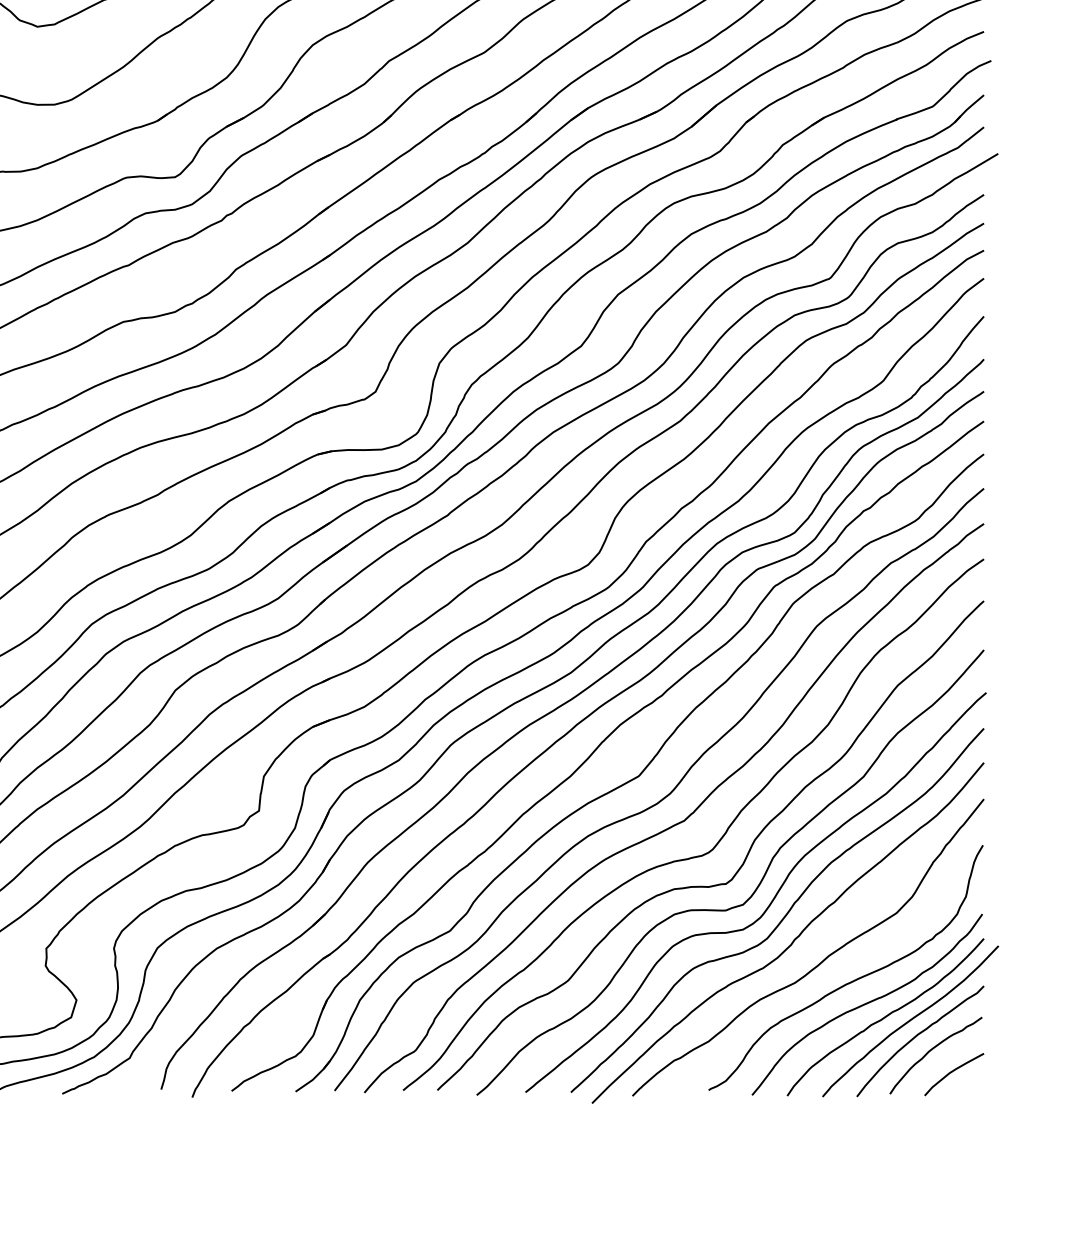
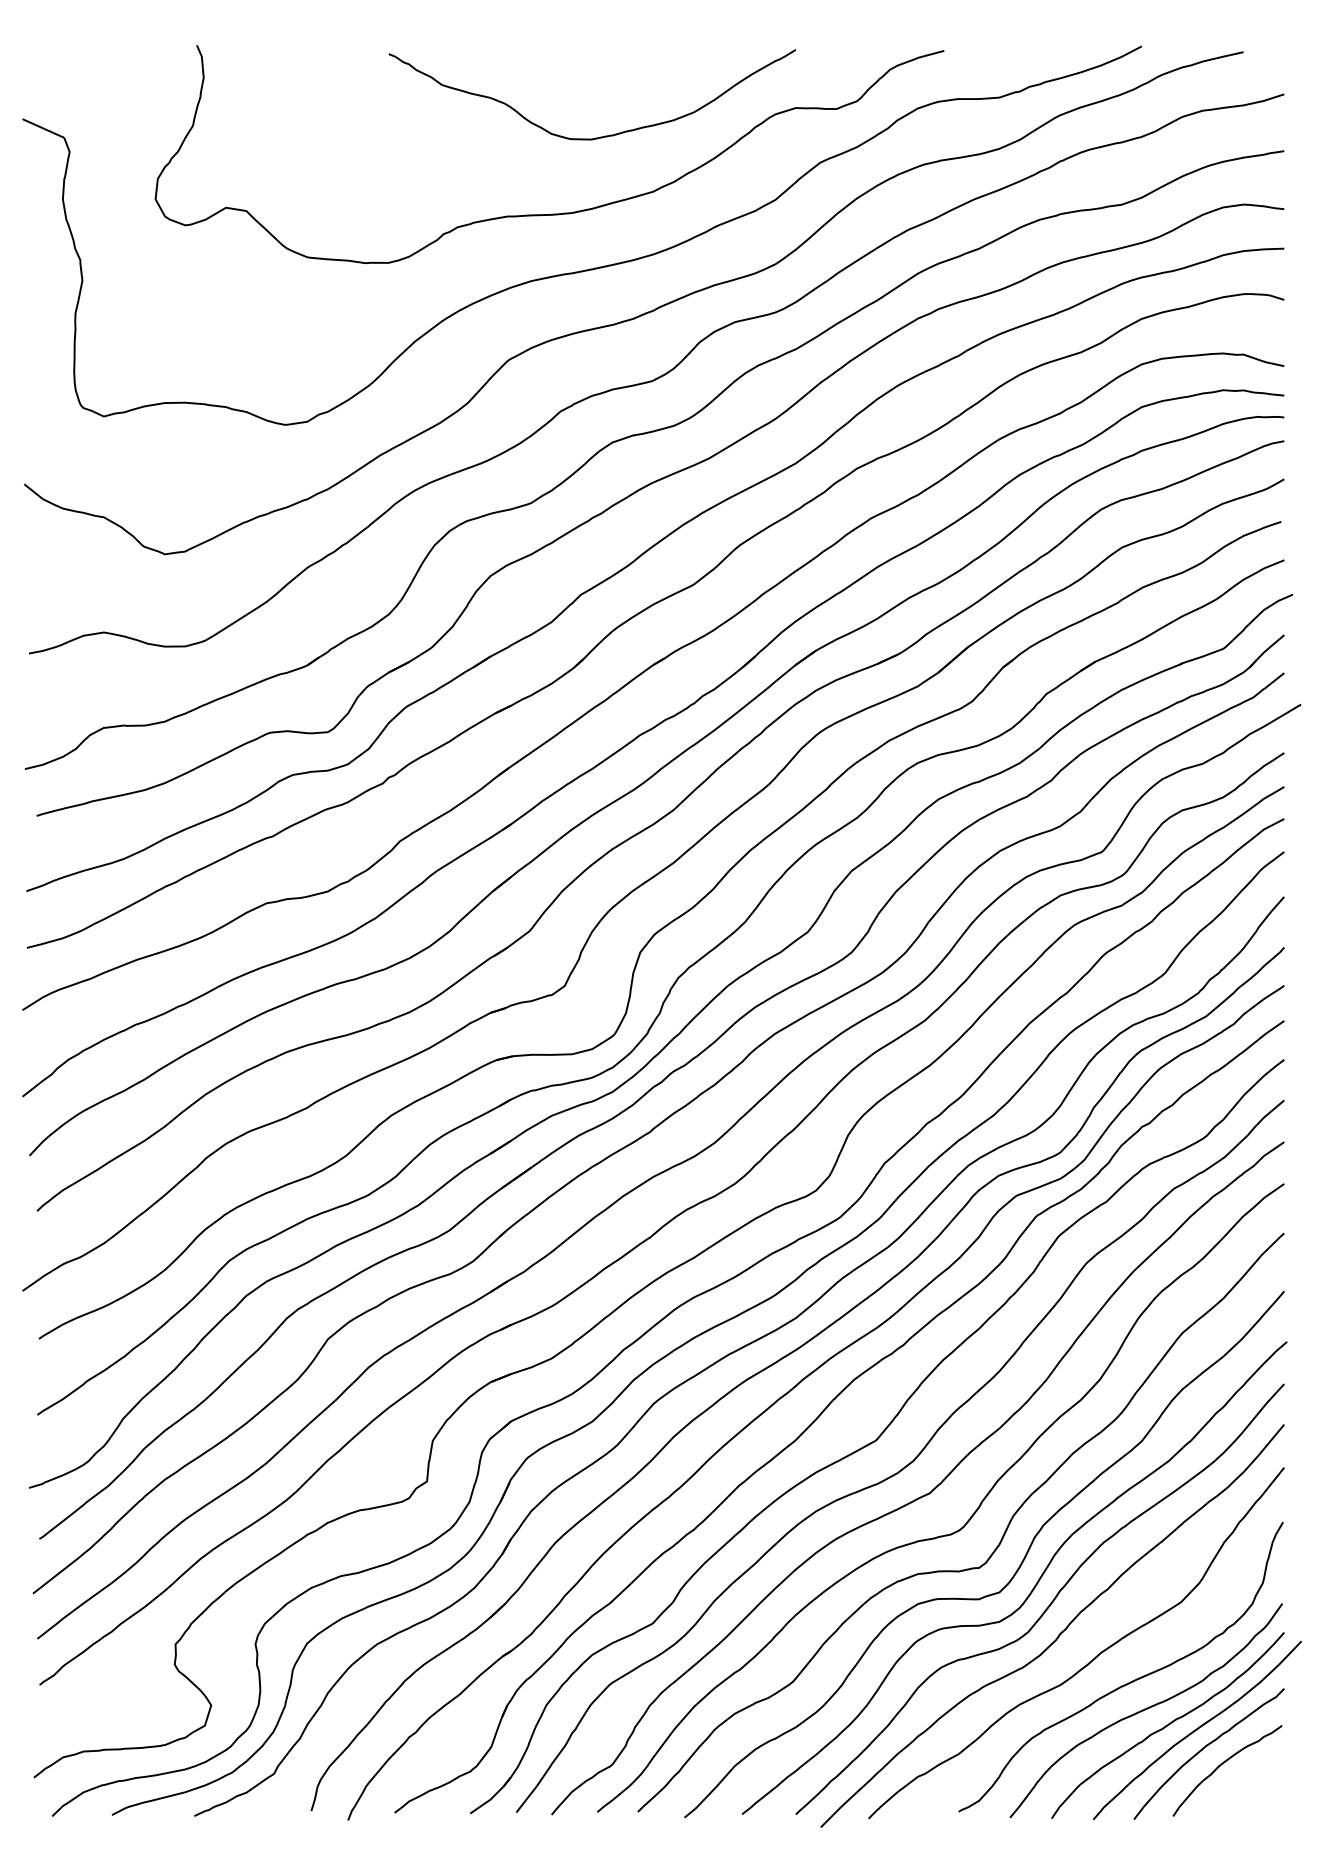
curve: (952, 1072) -> (1247, 1790), removed

